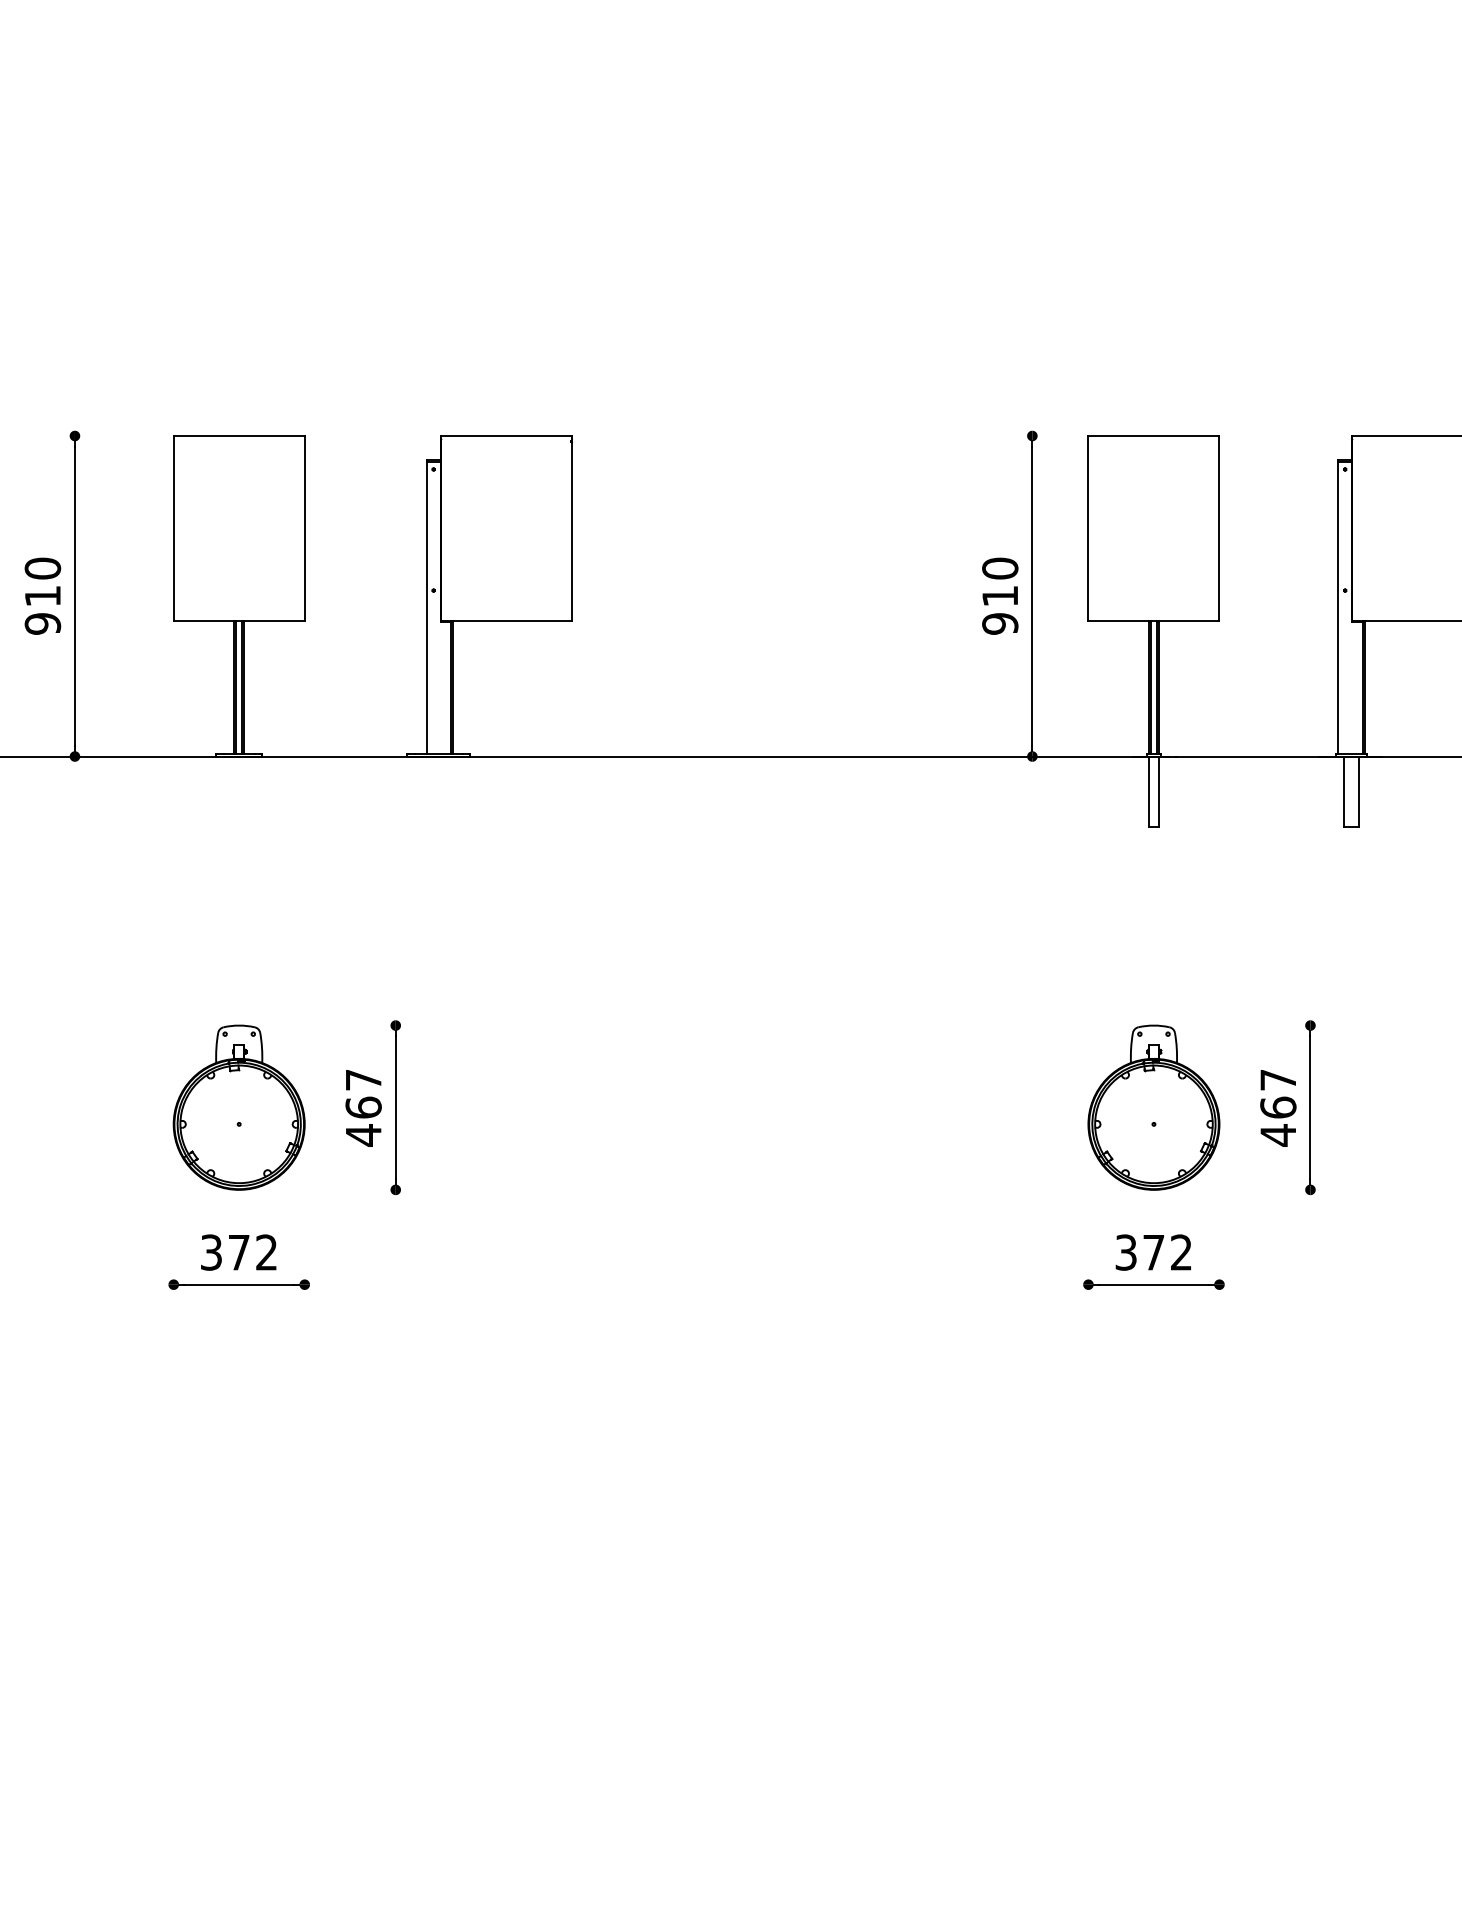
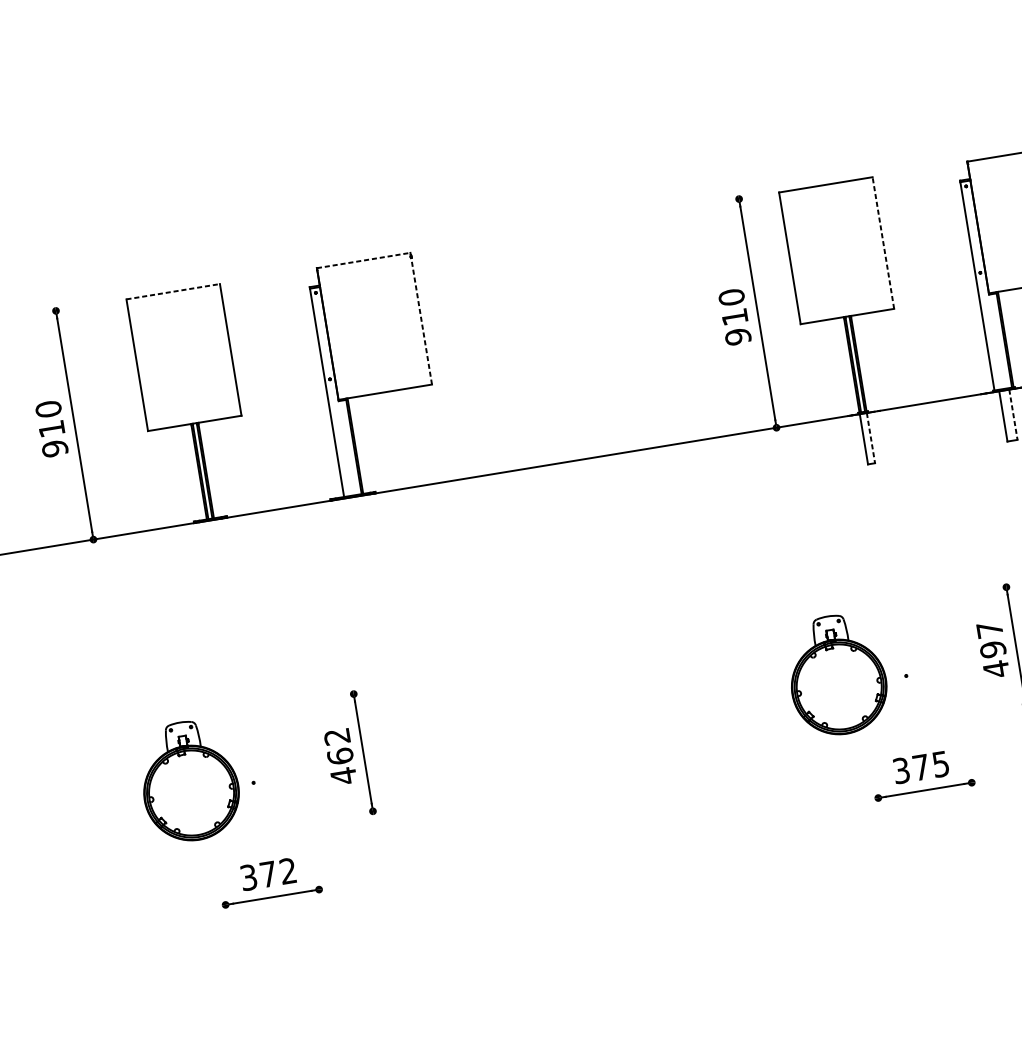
line: (239, 436) -> (173, 292), solid -> dashed
line: (506, 436) -> (363, 260), solid -> dashed
line: (1219, 527) -> (883, 242), solid -> dashed
line: (571, 531) -> (421, 321), solid -> dashed
line: (1158, 792) -> (870, 438), solid -> dashed
line: (1358, 792) -> (1013, 415), solid -> dashed
text: (363, 1080) -> (337, 737), 467 -> 462
part: (238, 1107) -> (189, 781), moved
part: (1153, 1107) -> (836, 674), moved
text: (1278, 1107) -> (993, 649), 467 -> 497
text: (1181, 1252) -> (940, 764), 372 -> 375

